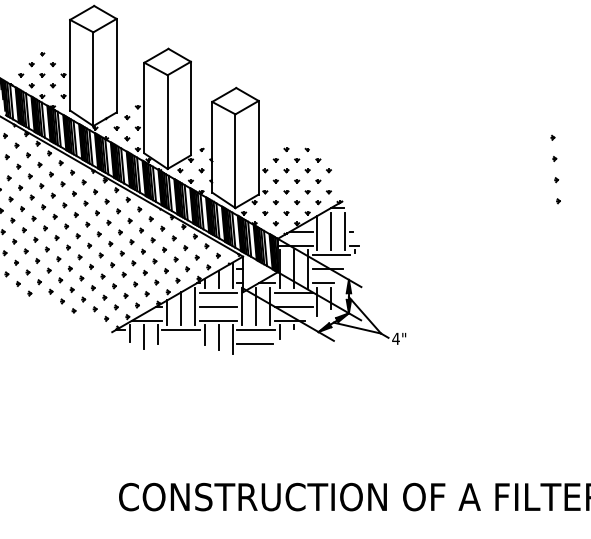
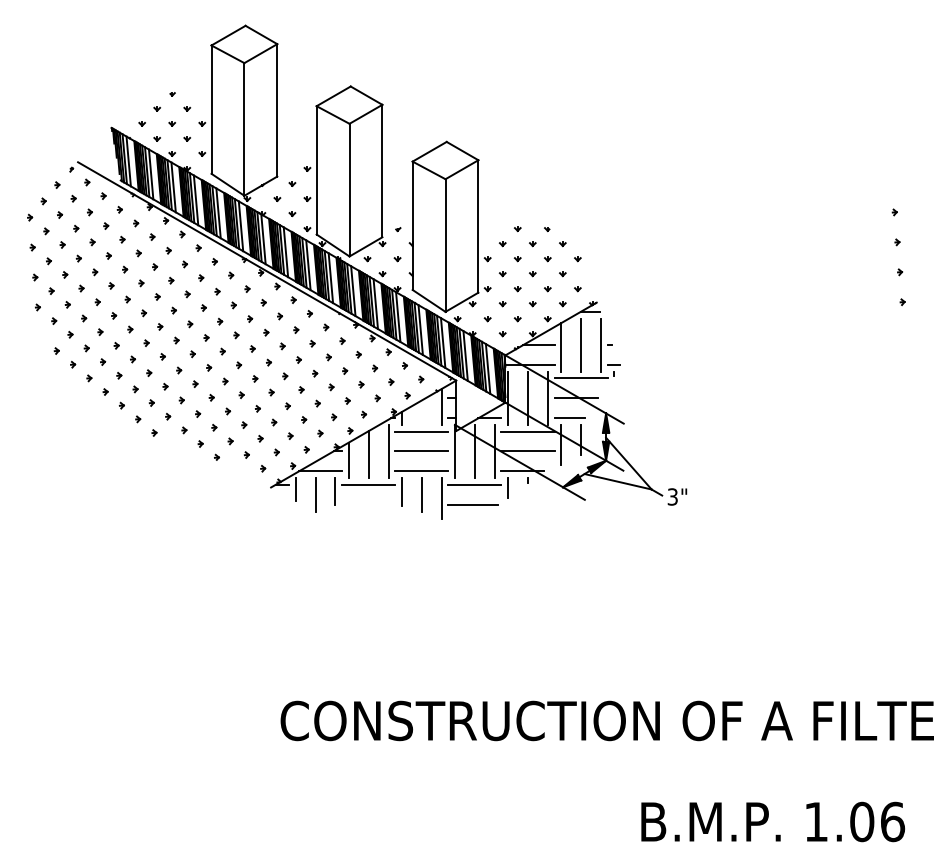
line: (218, 279) -> (421, 412), removed
text: (395, 338) -> (672, 496), 4" -> 3"

